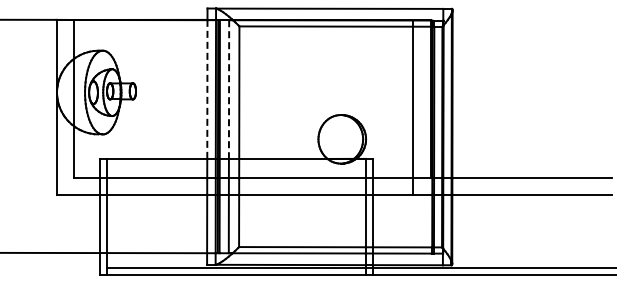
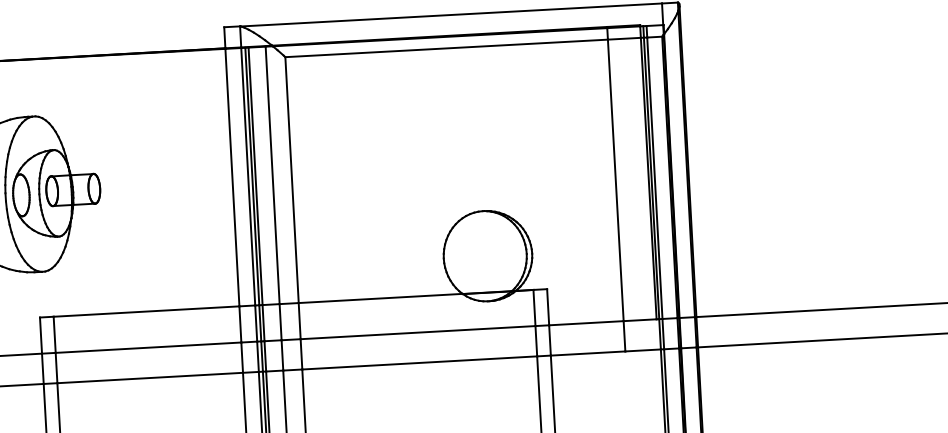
line: (207, 89) -> (232, 177), dashed -> solid
line: (229, 90) -> (273, 177), dashed -> solid

